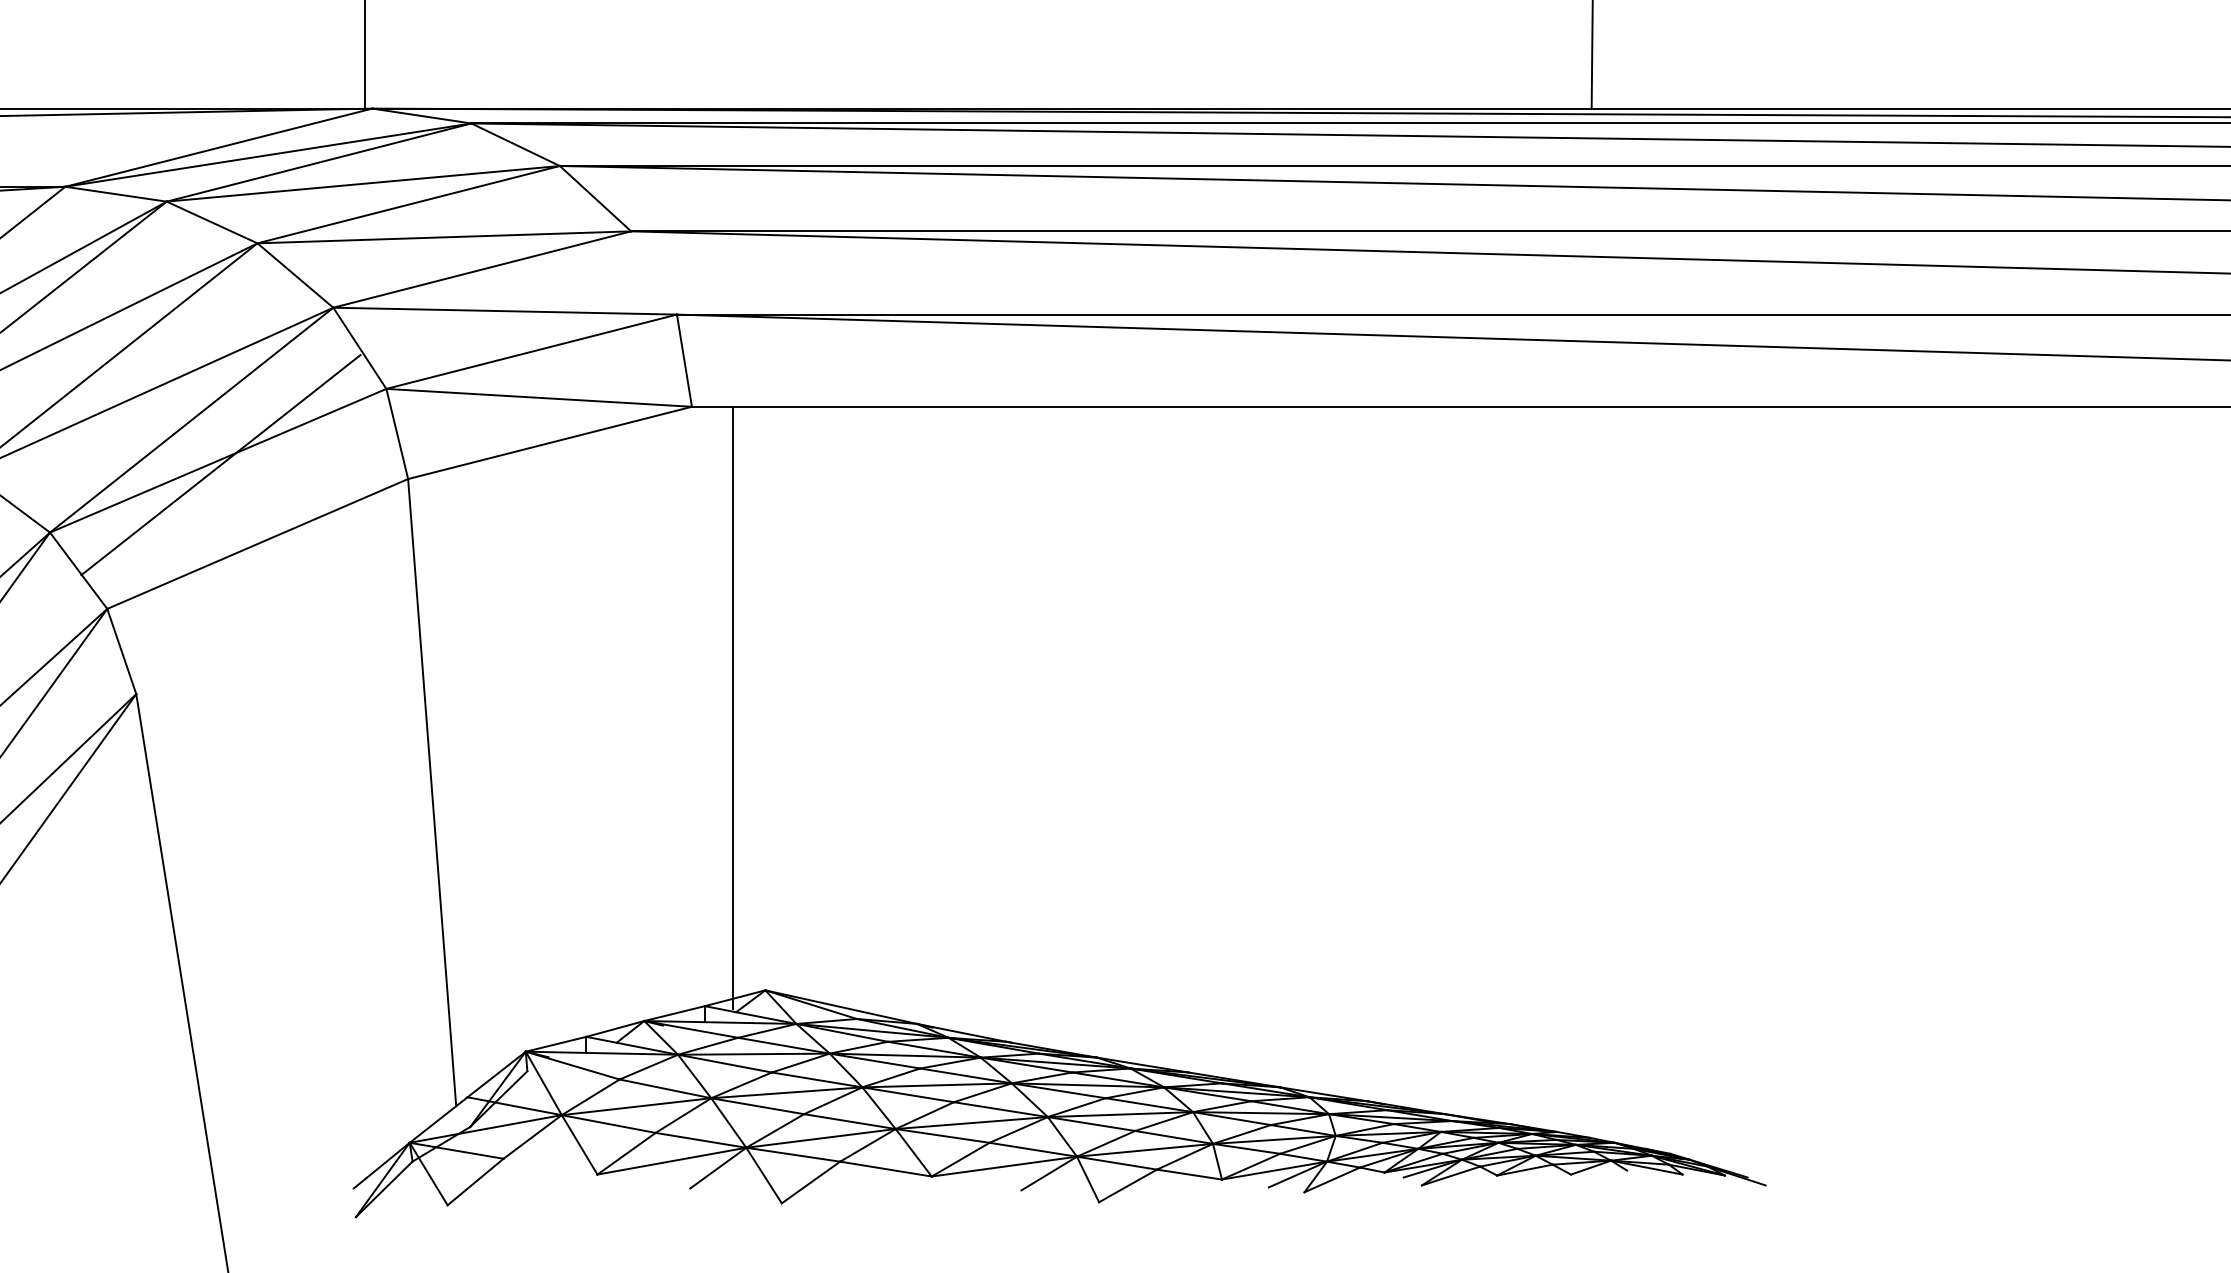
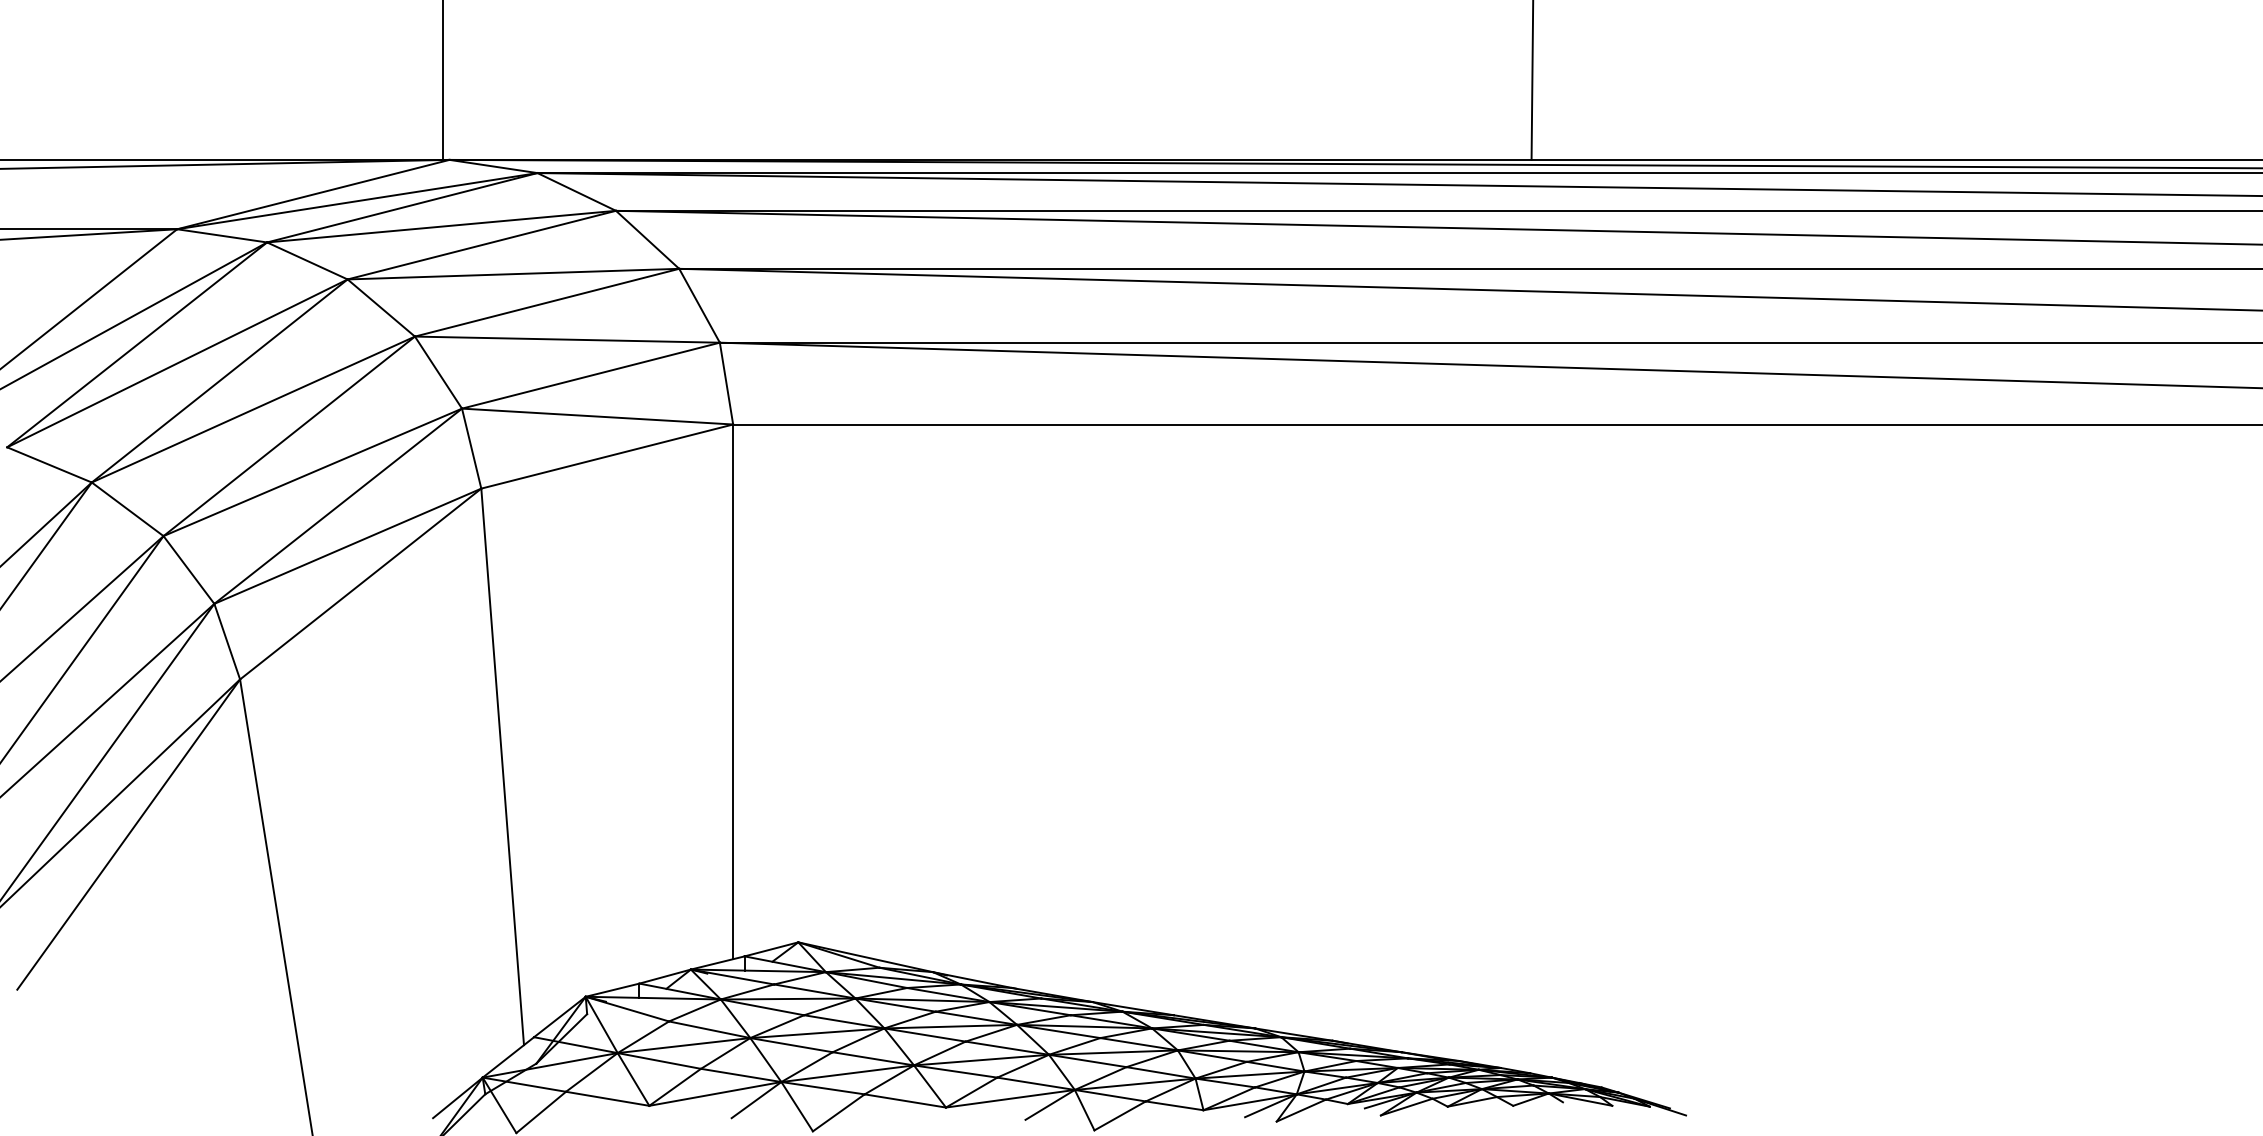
line: (653, 272) -> (699, 305), added
line: (221, 464) -> (338, 505), moved
line: (271, 585) -> (360, 583), added
line: (732, 707) -> (733, 691), moved
line: (550, 1166) -> (607, 1098), added

